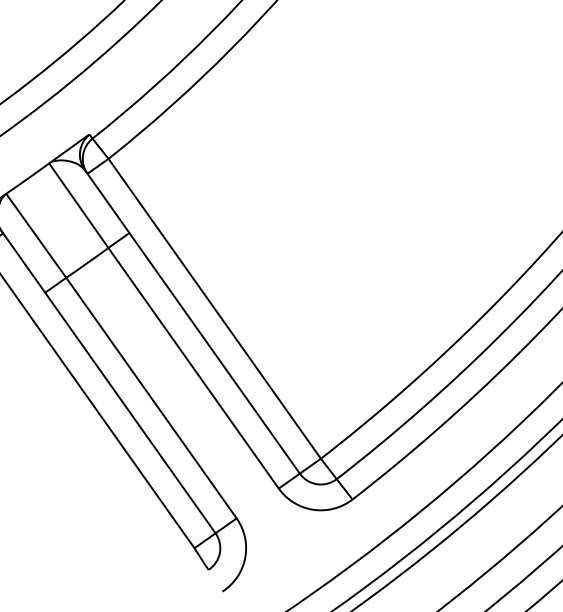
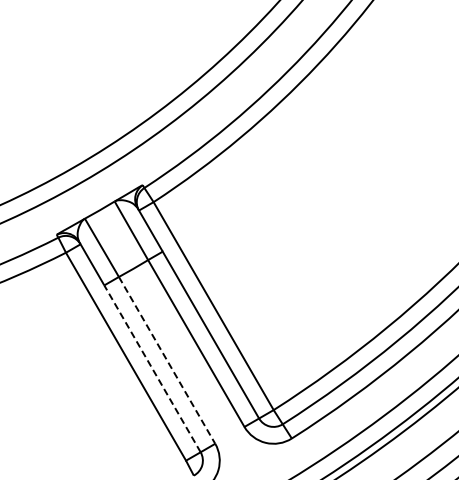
line: (152, 398) -> (167, 360), solid -> dashed
line: (130, 412) -> (152, 368), solid -> dashed

